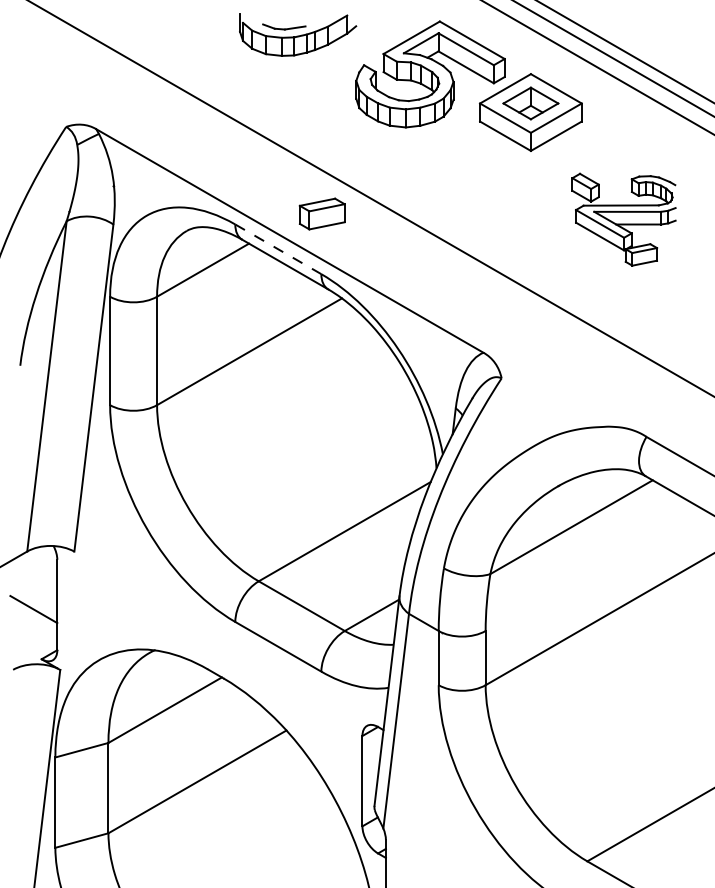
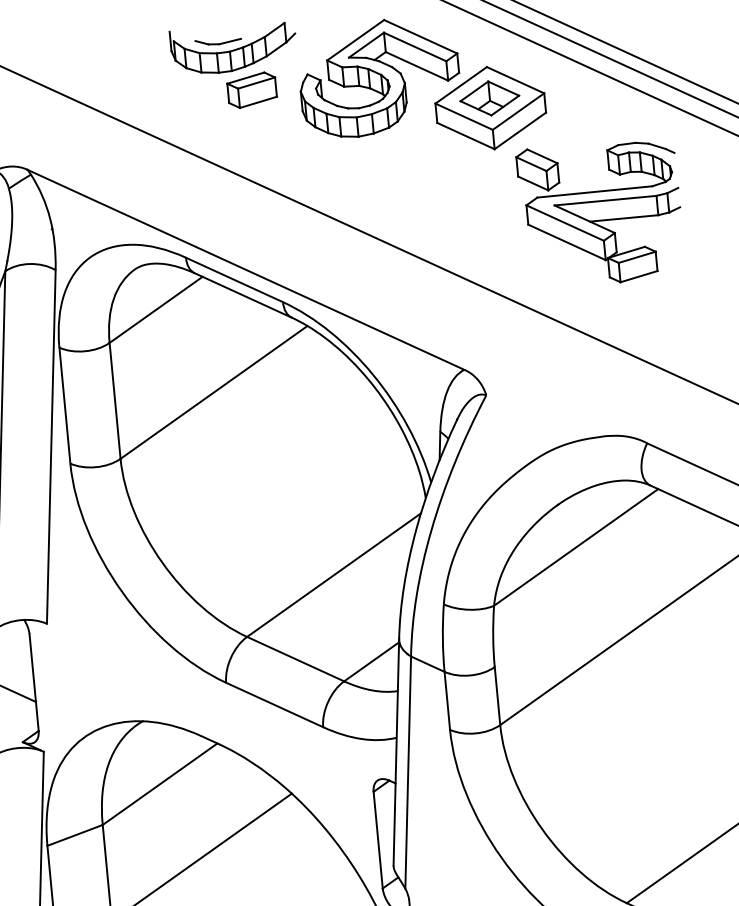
part: (321, 213) -> (251, 89), moved
part: (623, 219) -> (600, 213), size x1.43
line: (278, 249) -> (234, 280), dashed -> solid

